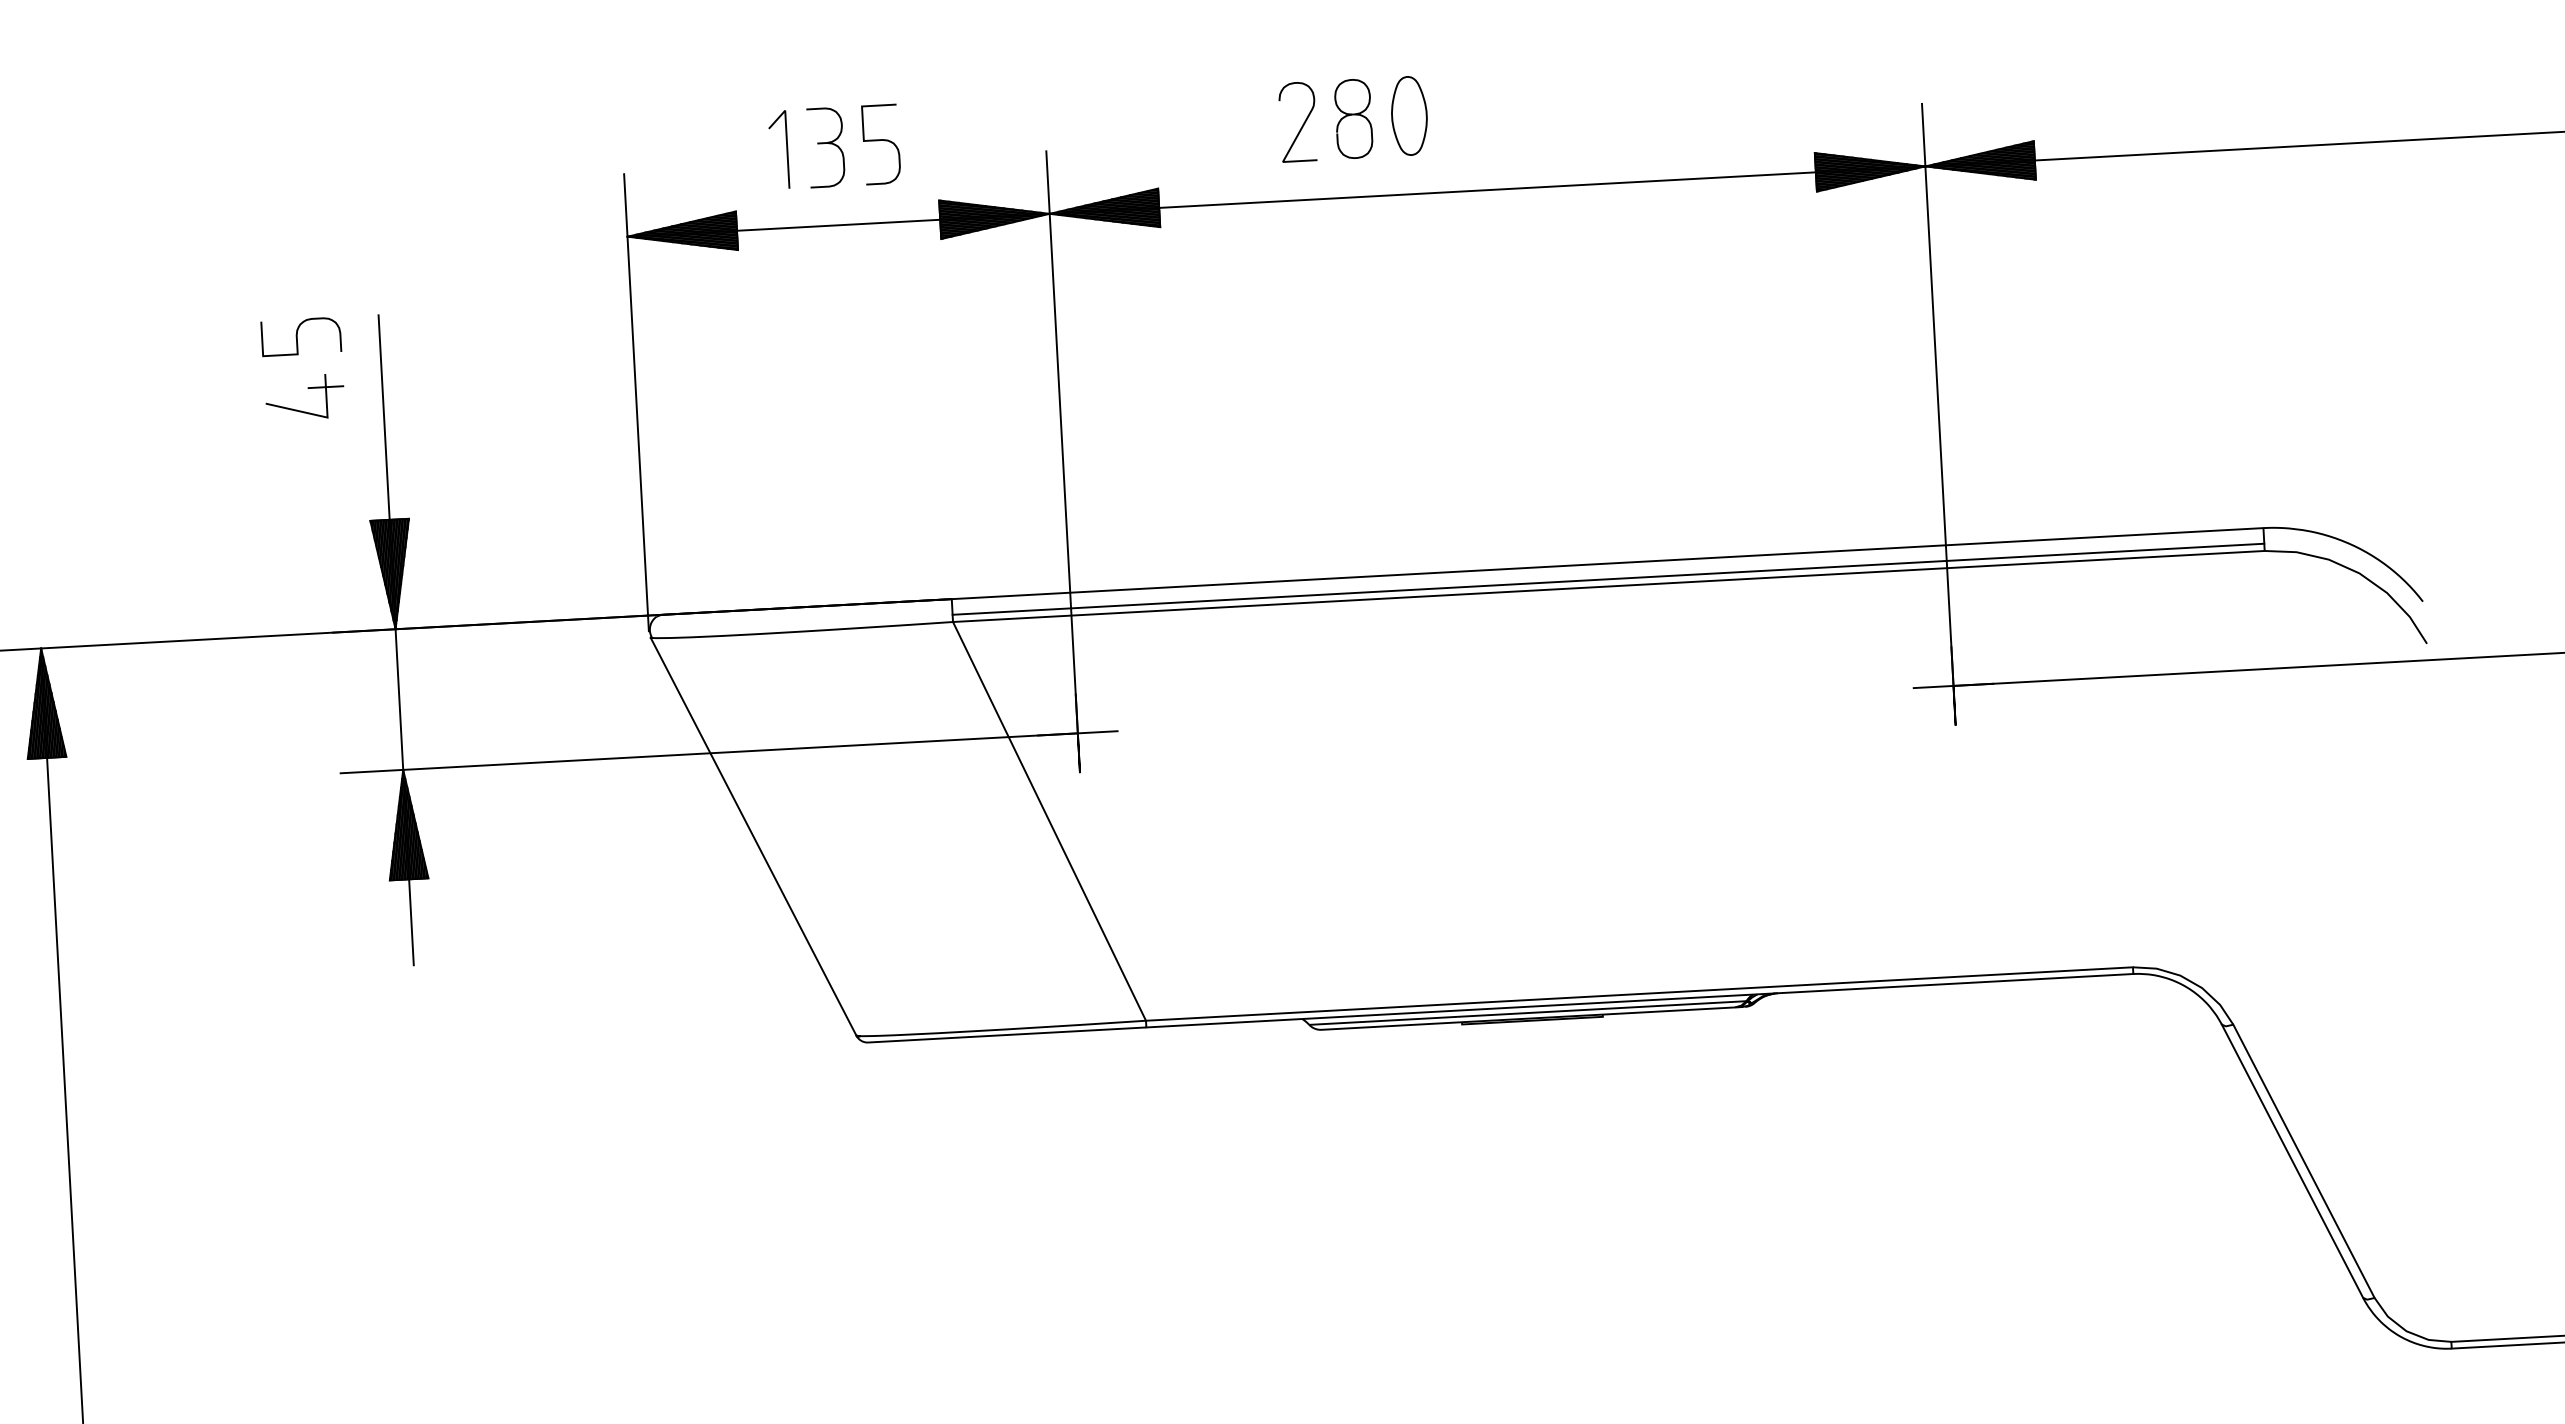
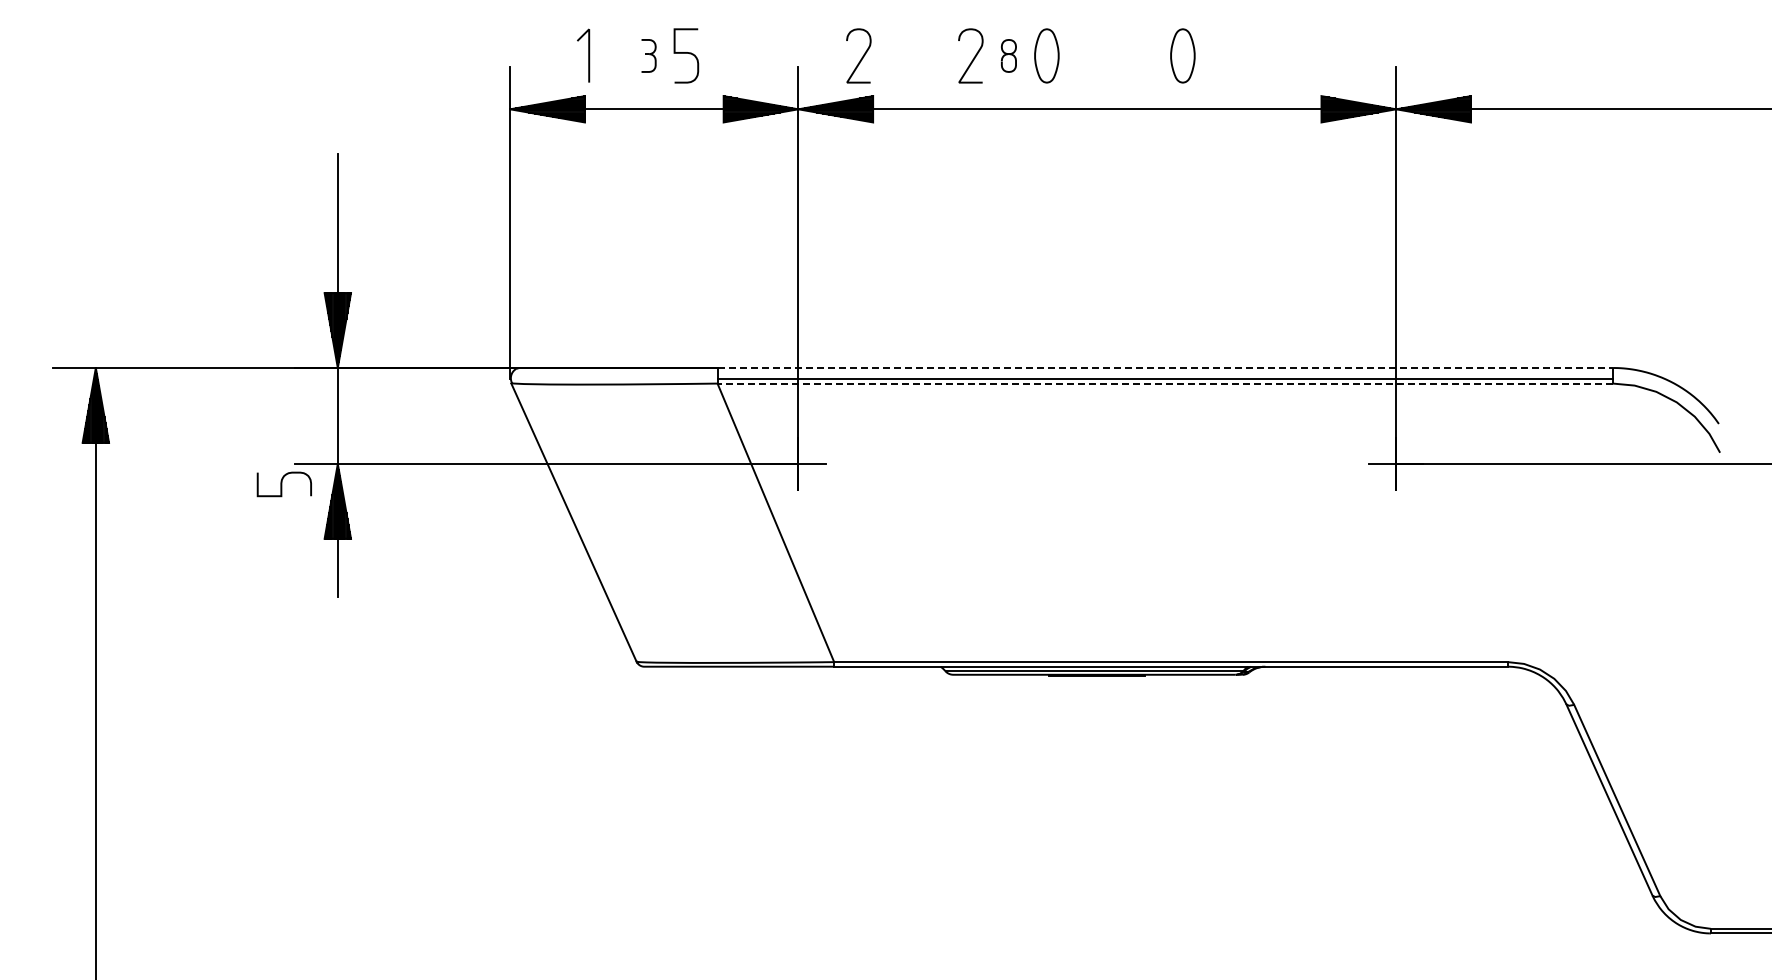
part: (1608, 104) -> (1182, 55), added
part: (1353, 118) -> (1008, 55), size x0.6
curve: (1138, 132) -> (861, 57), added
part: (825, 146) -> (648, 55), size x0.6
line: (786, 149) -> (588, 55), moved
curve: (298, 337) -> (282, 484), moved
part: (304, 396) -> (284, 206), removed
line: (1607, 562) -> (1165, 367), solid -> dashed
line: (1609, 586) -> (1165, 383), solid -> dashed

